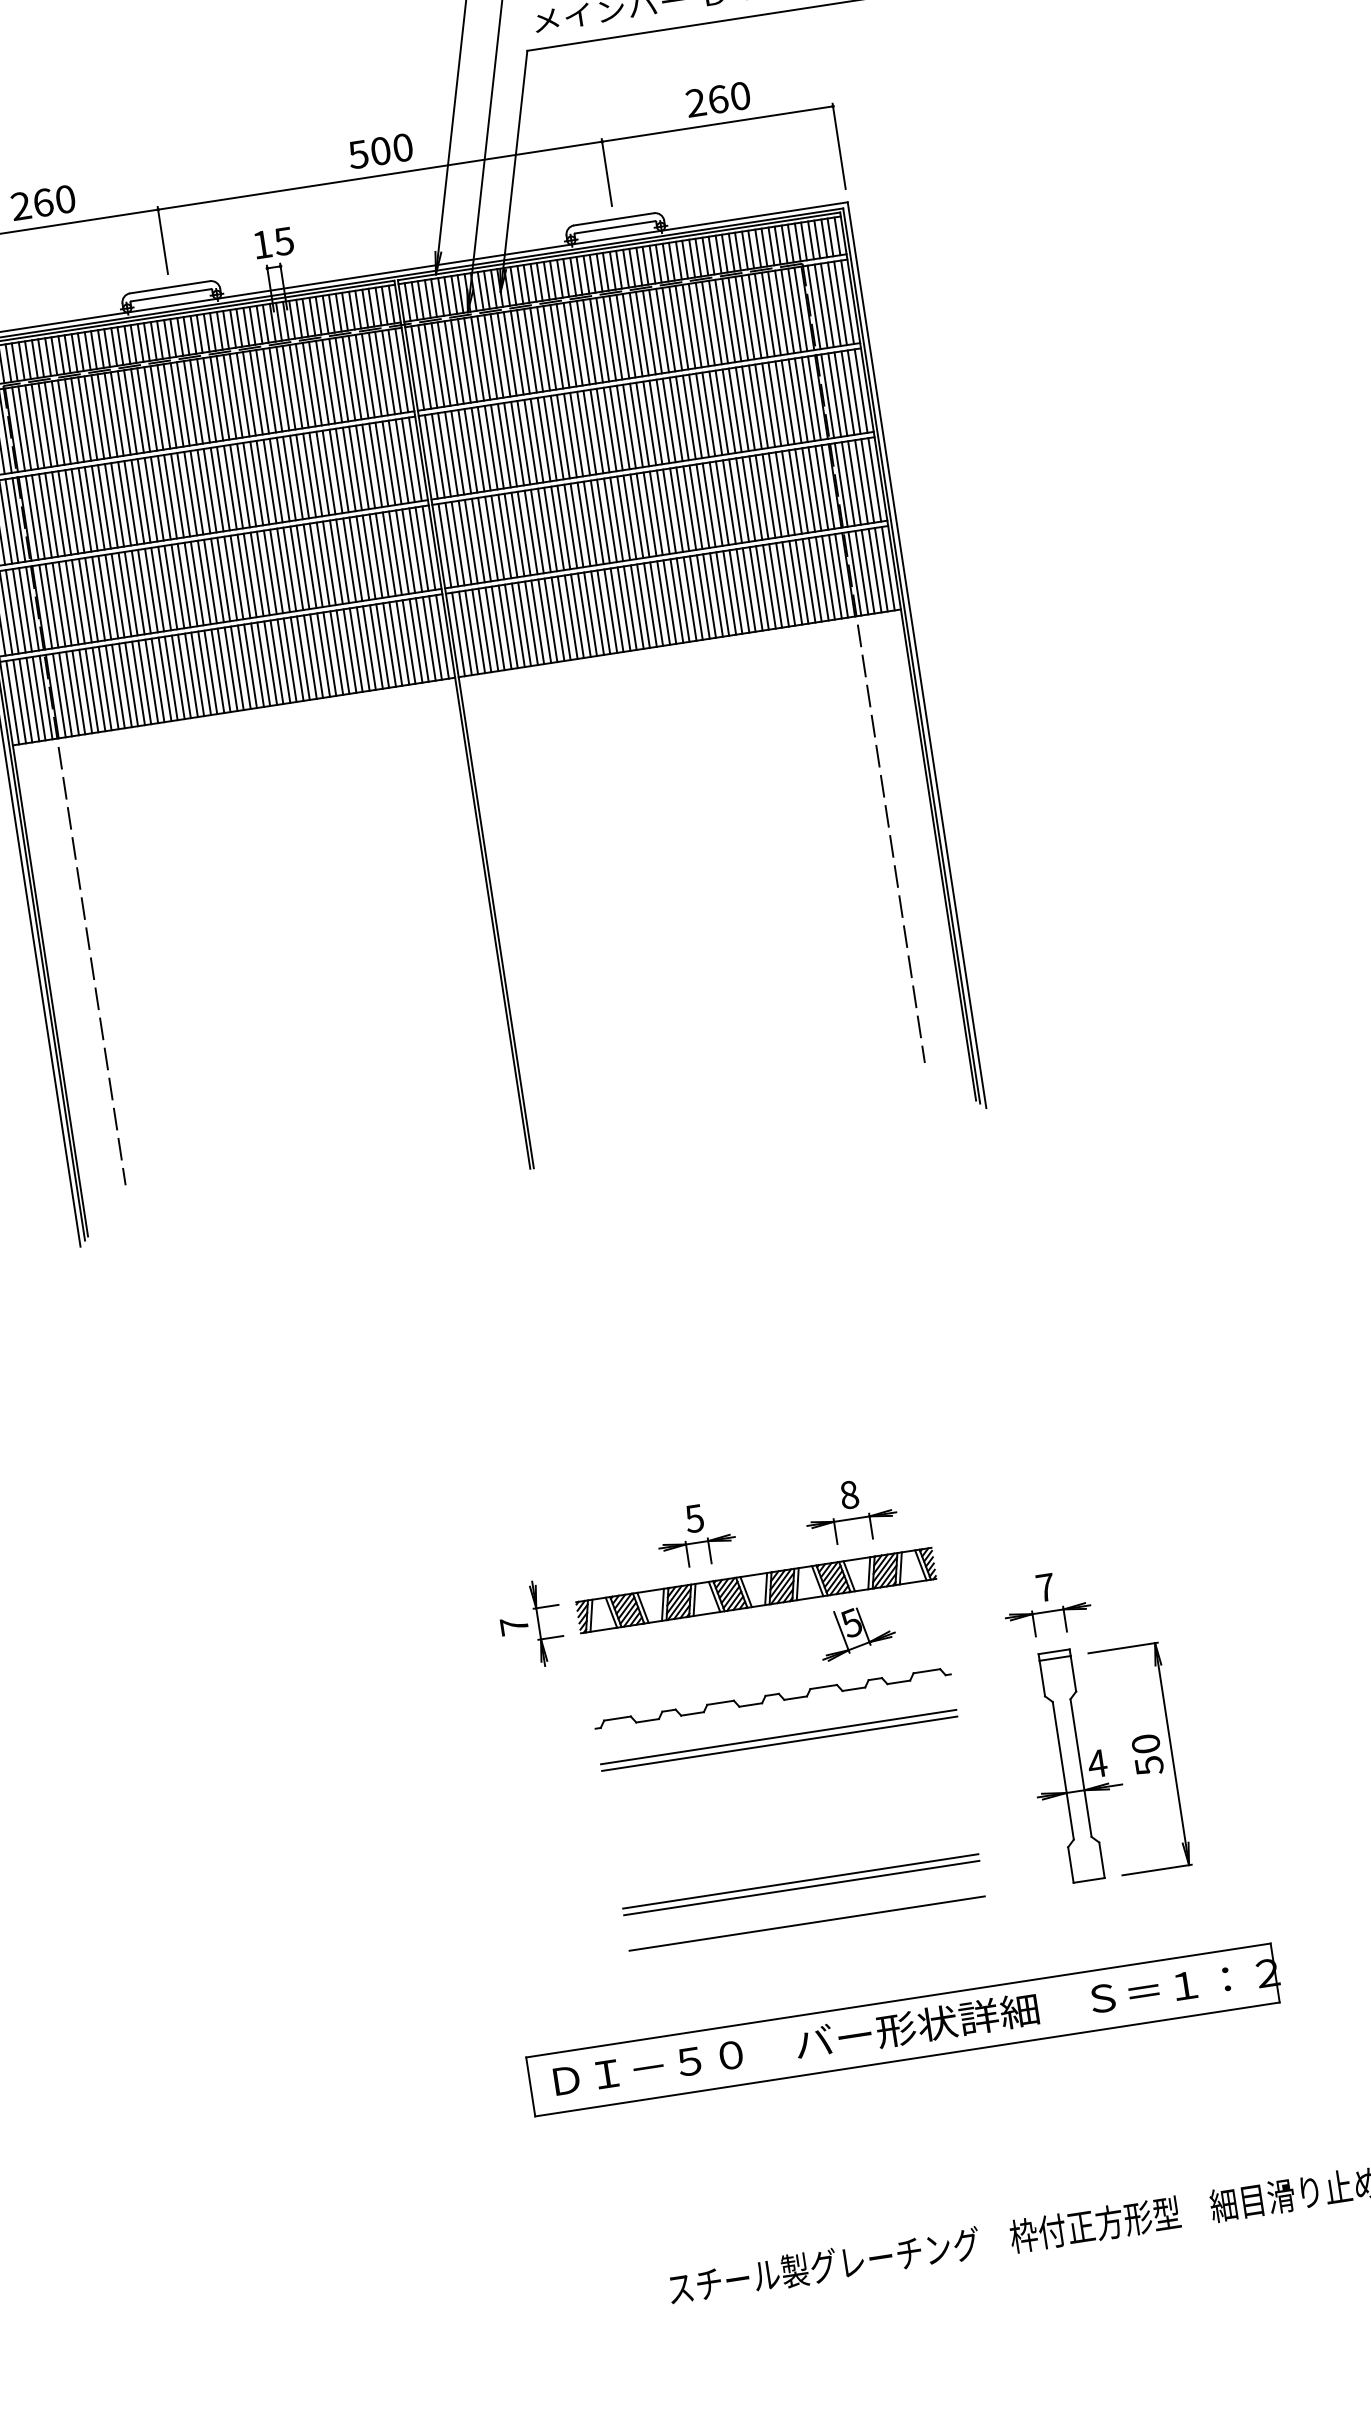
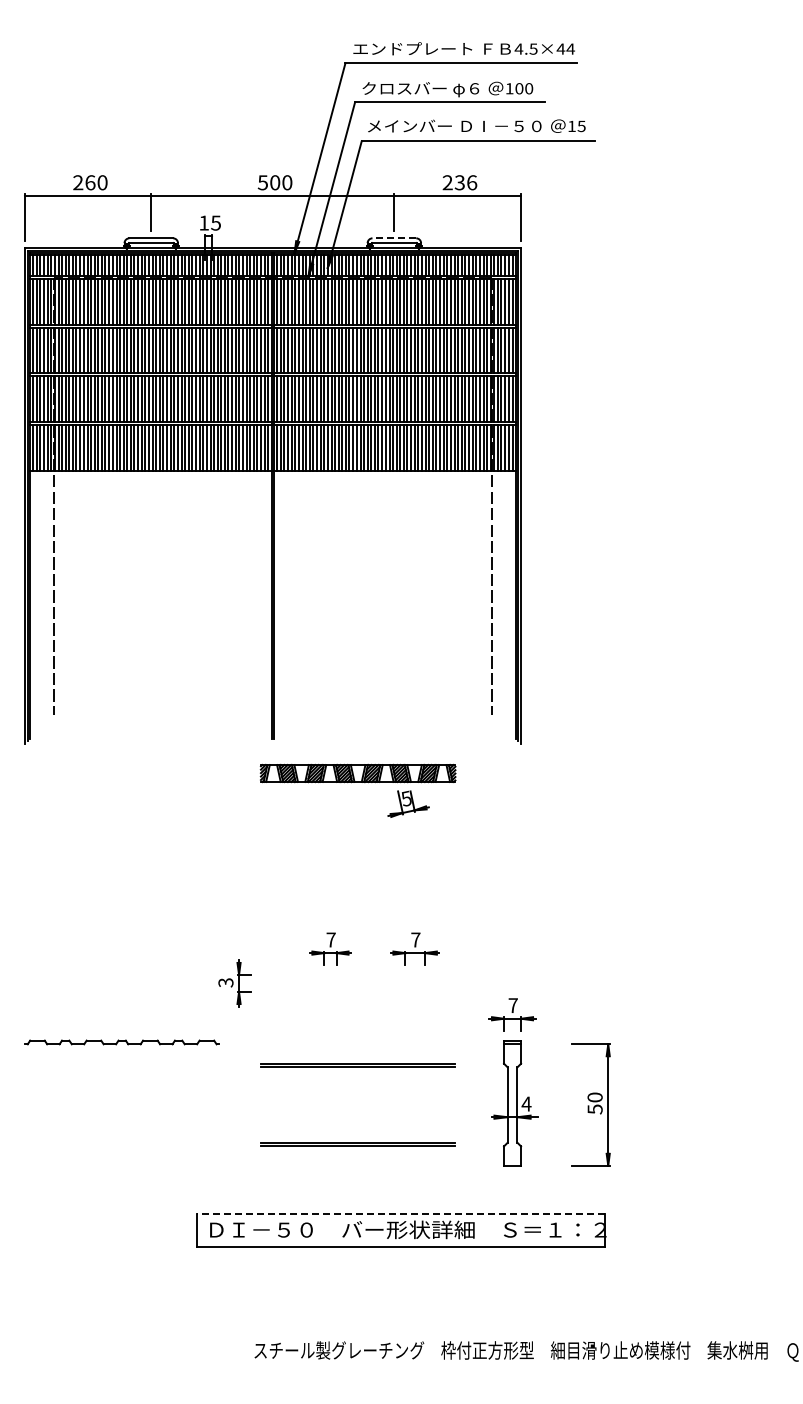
text: (728, 97) -> (465, 182), 260 -> 236
line: (614, 219) -> (394, 238), solid -> dashed
text: (848, 1494) -> (415, 939), 8 -> 7
text: (693, 1517) -> (330, 939), 5 -> 7
part: (757, 1607) -> (357, 782), moved
text: (513, 1625) -> (225, 982), 7 -> 3
part: (771, 1698) -> (121, 1042), moved
part: (1139, 1758) -> (590, 1104), moved
line: (805, 1923) -> (357, 1165), removed
line: (898, 2000) -> (400, 1214), solid -> dashed

